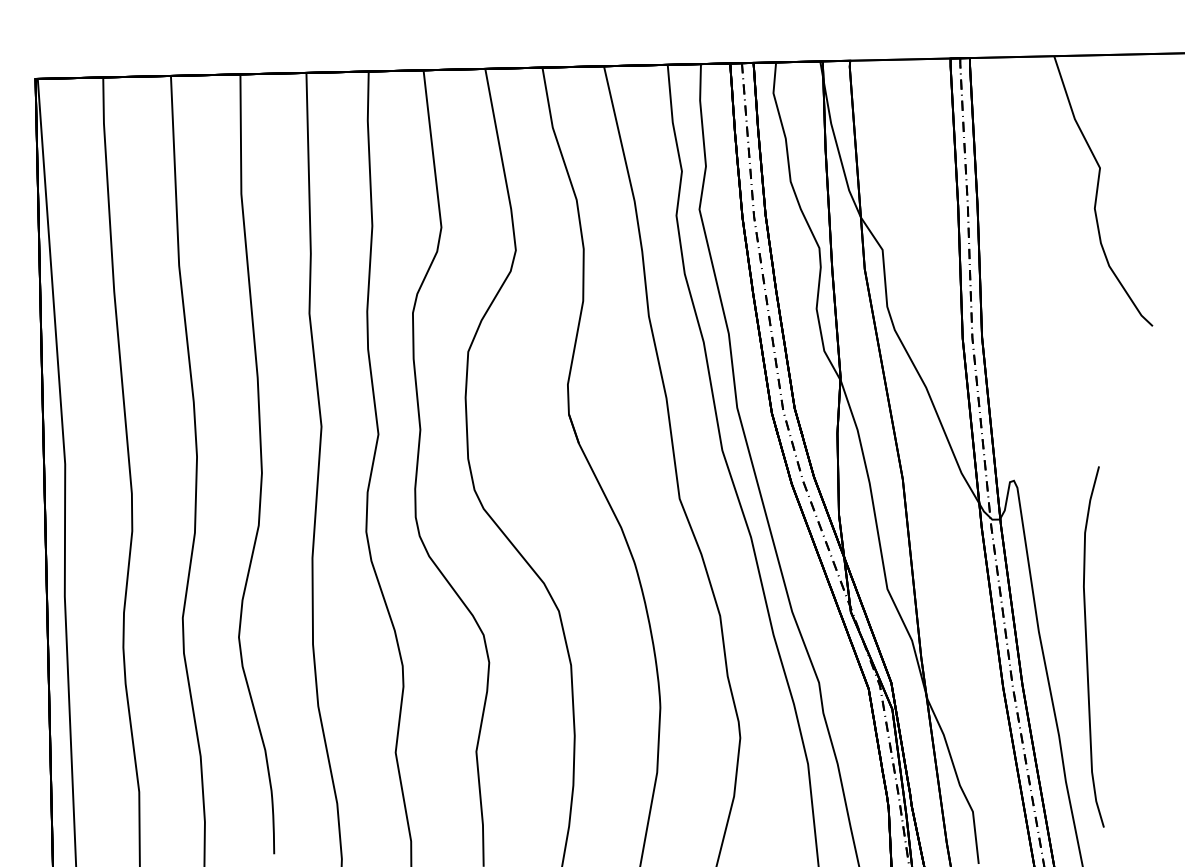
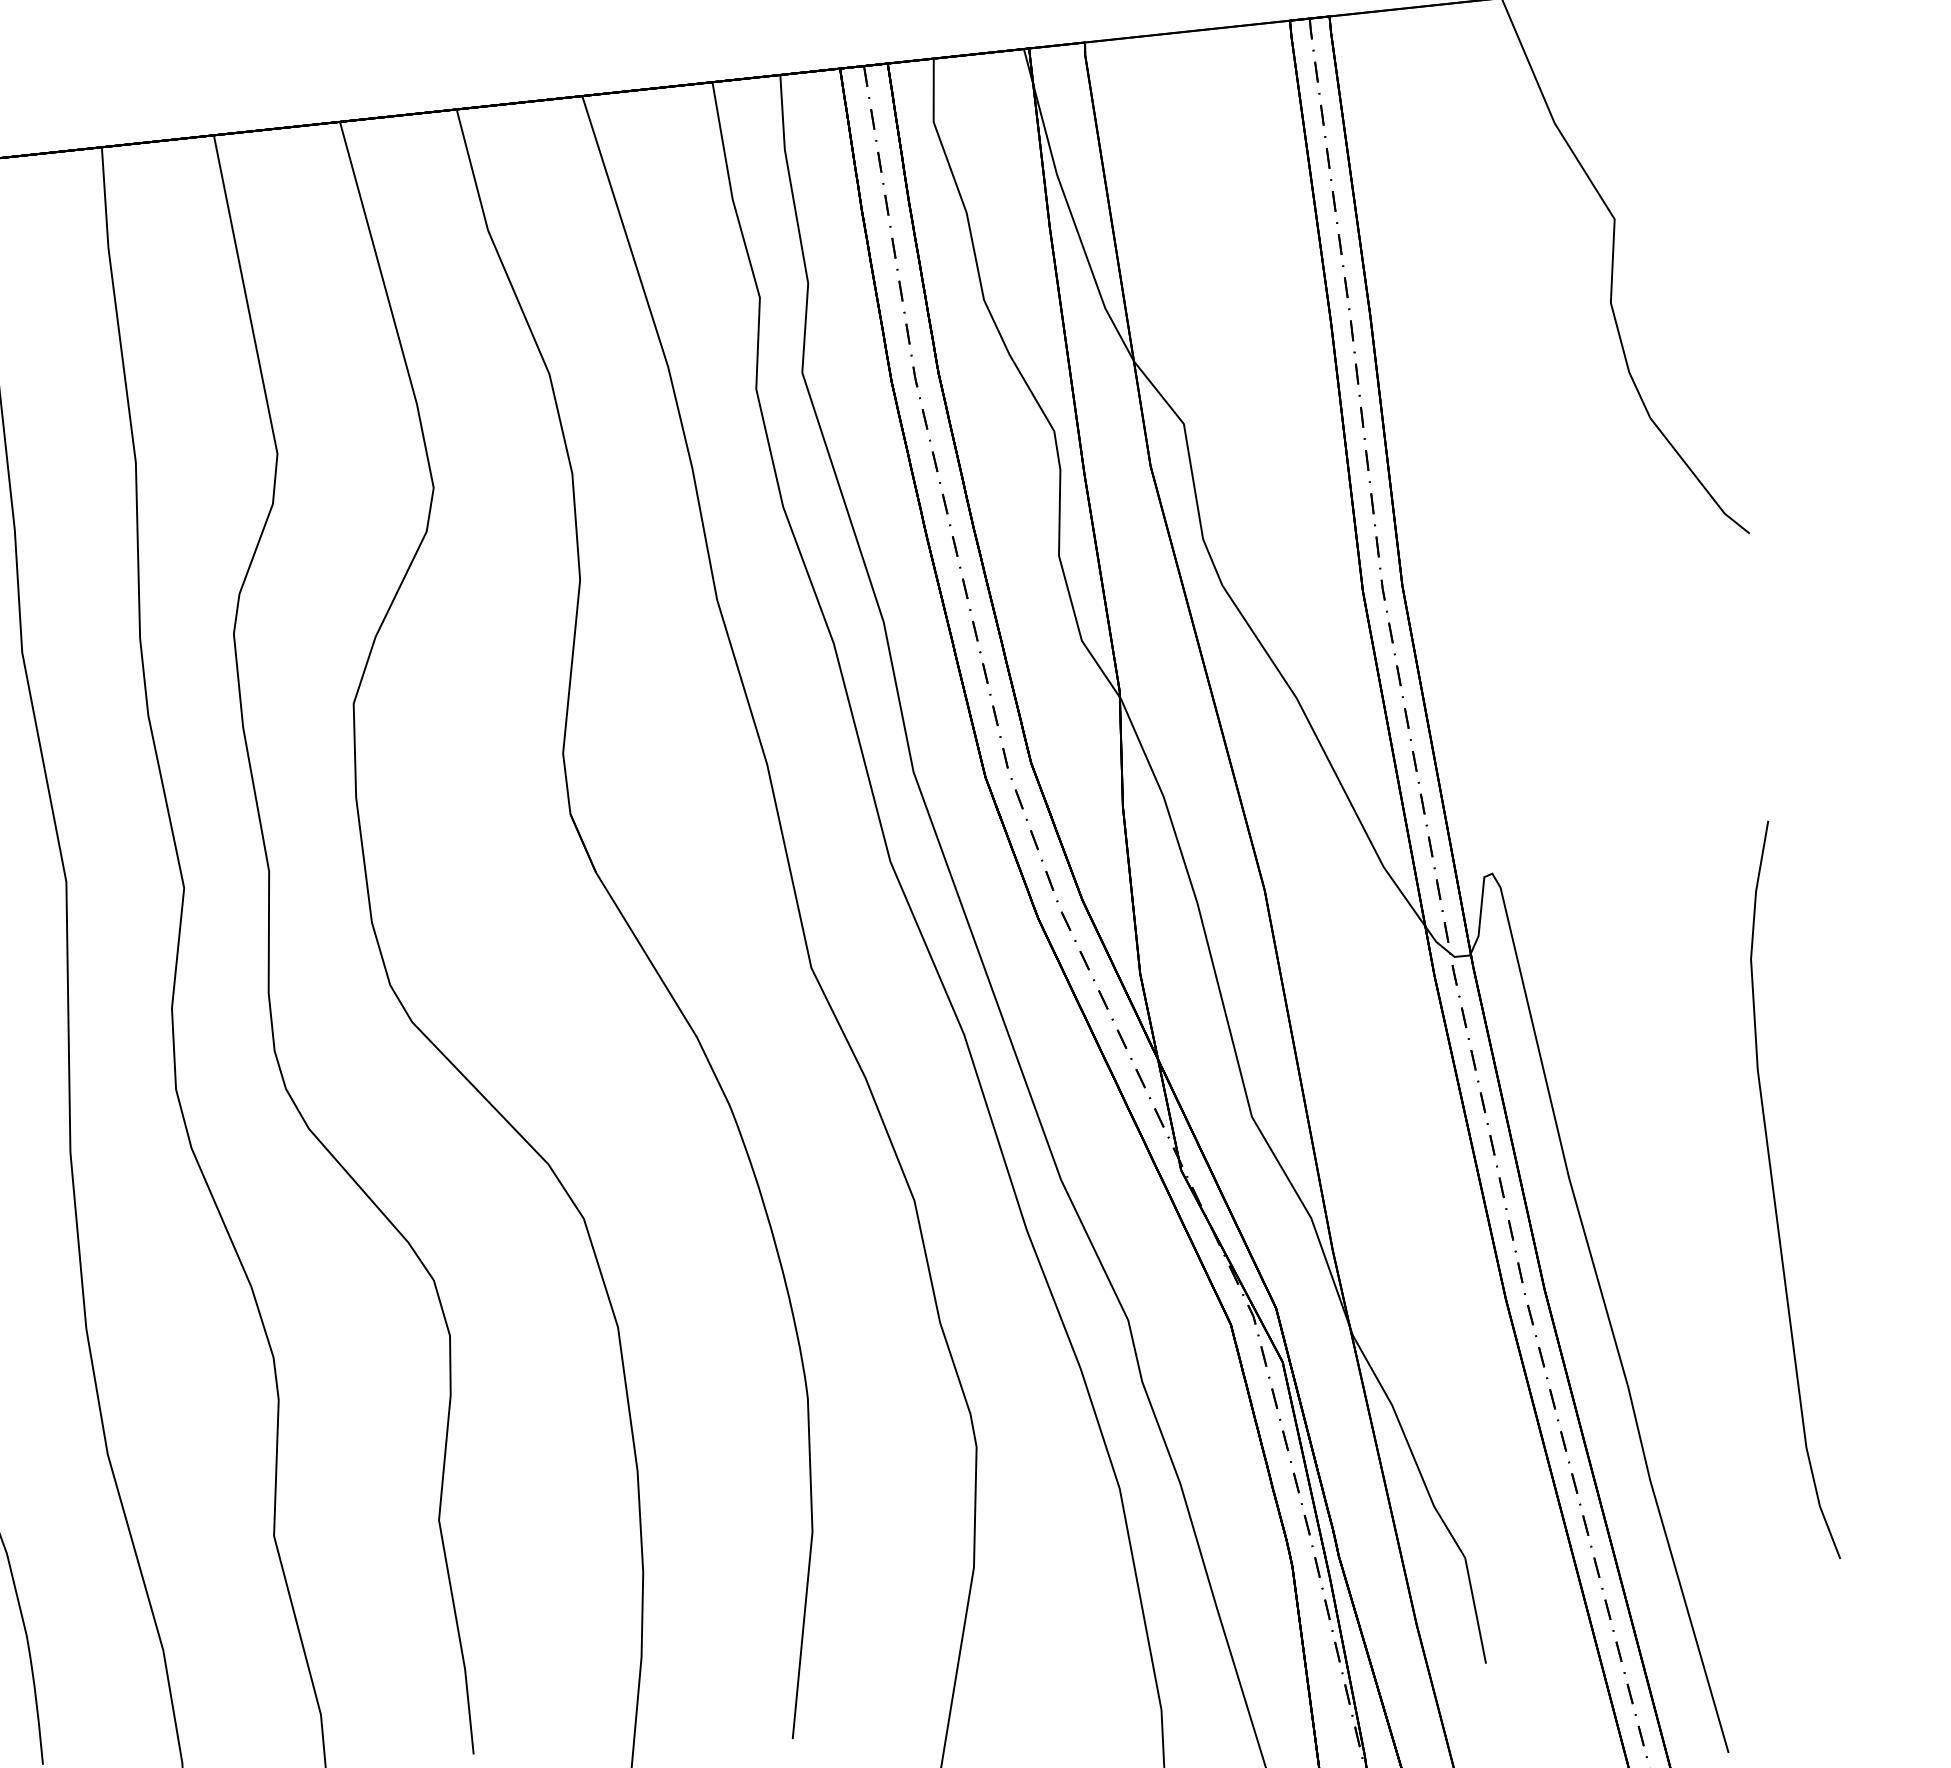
curve: (1087, 646) -> (1775, 1191), moved

